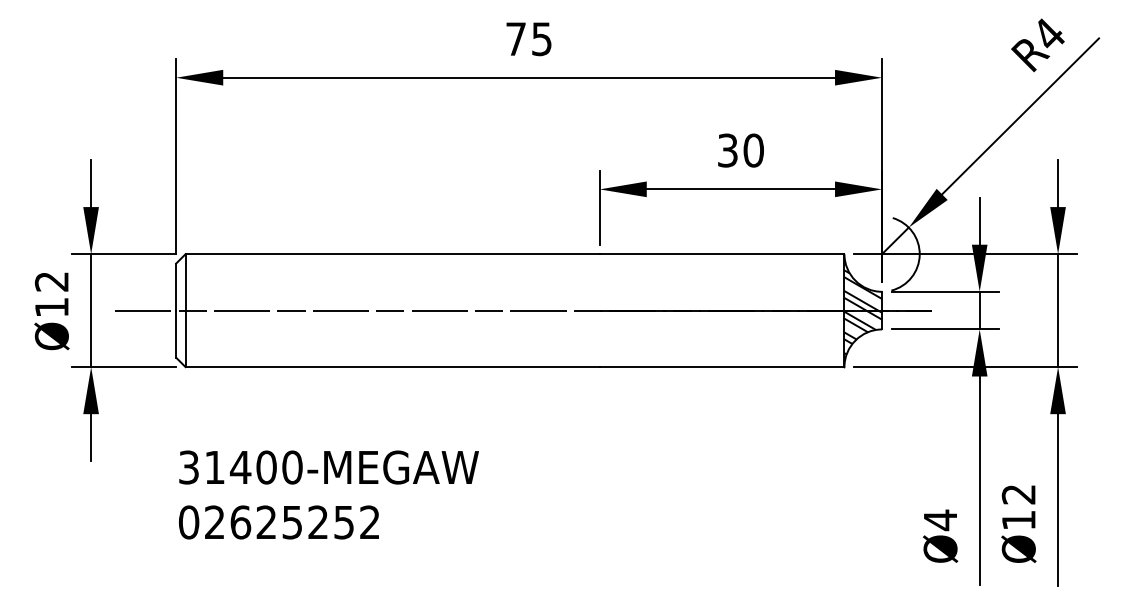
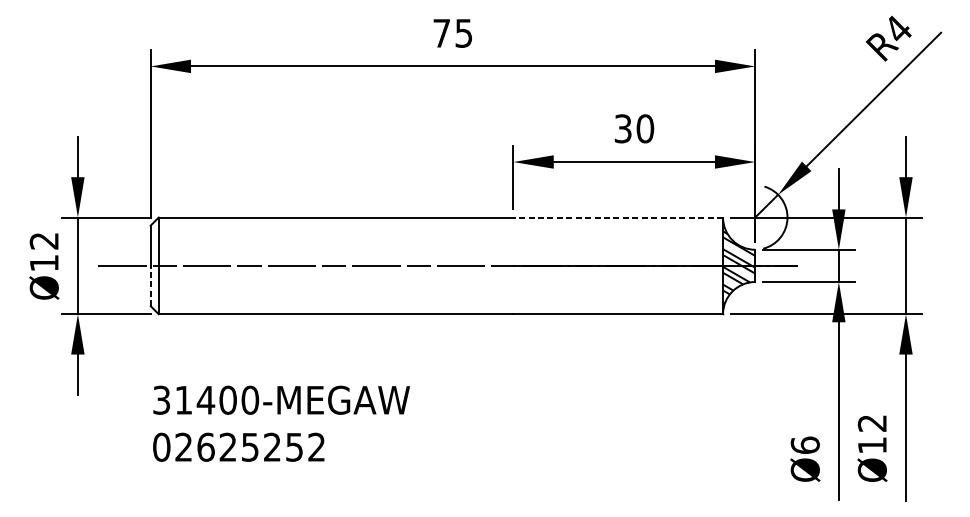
line: (721, 254) -> (617, 217), solid -> dashed
line: (176, 334) -> (151, 286), solid -> dashed
text: (940, 520) -> (805, 445), Ø4 -> Ø6

